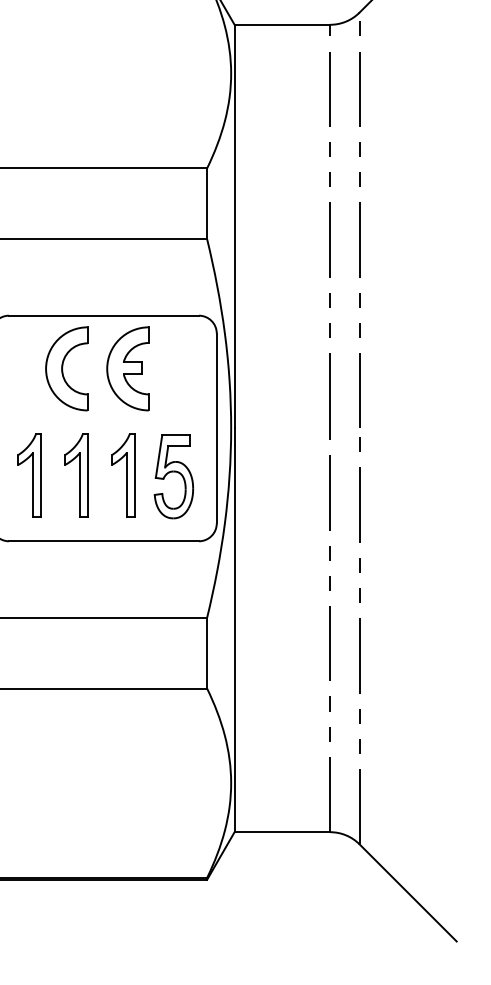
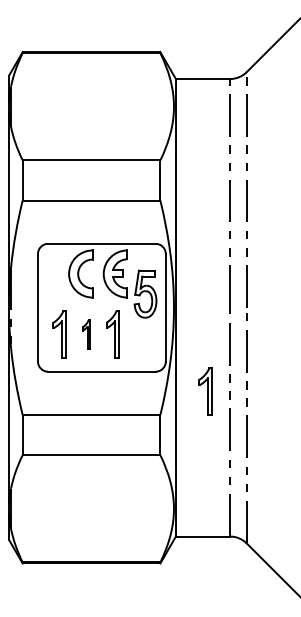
part: (76, 475) -> (86, 334), size x0.6
part: (173, 475) -> (145, 293), moved
part: (286, 576) -> (205, 391), added

